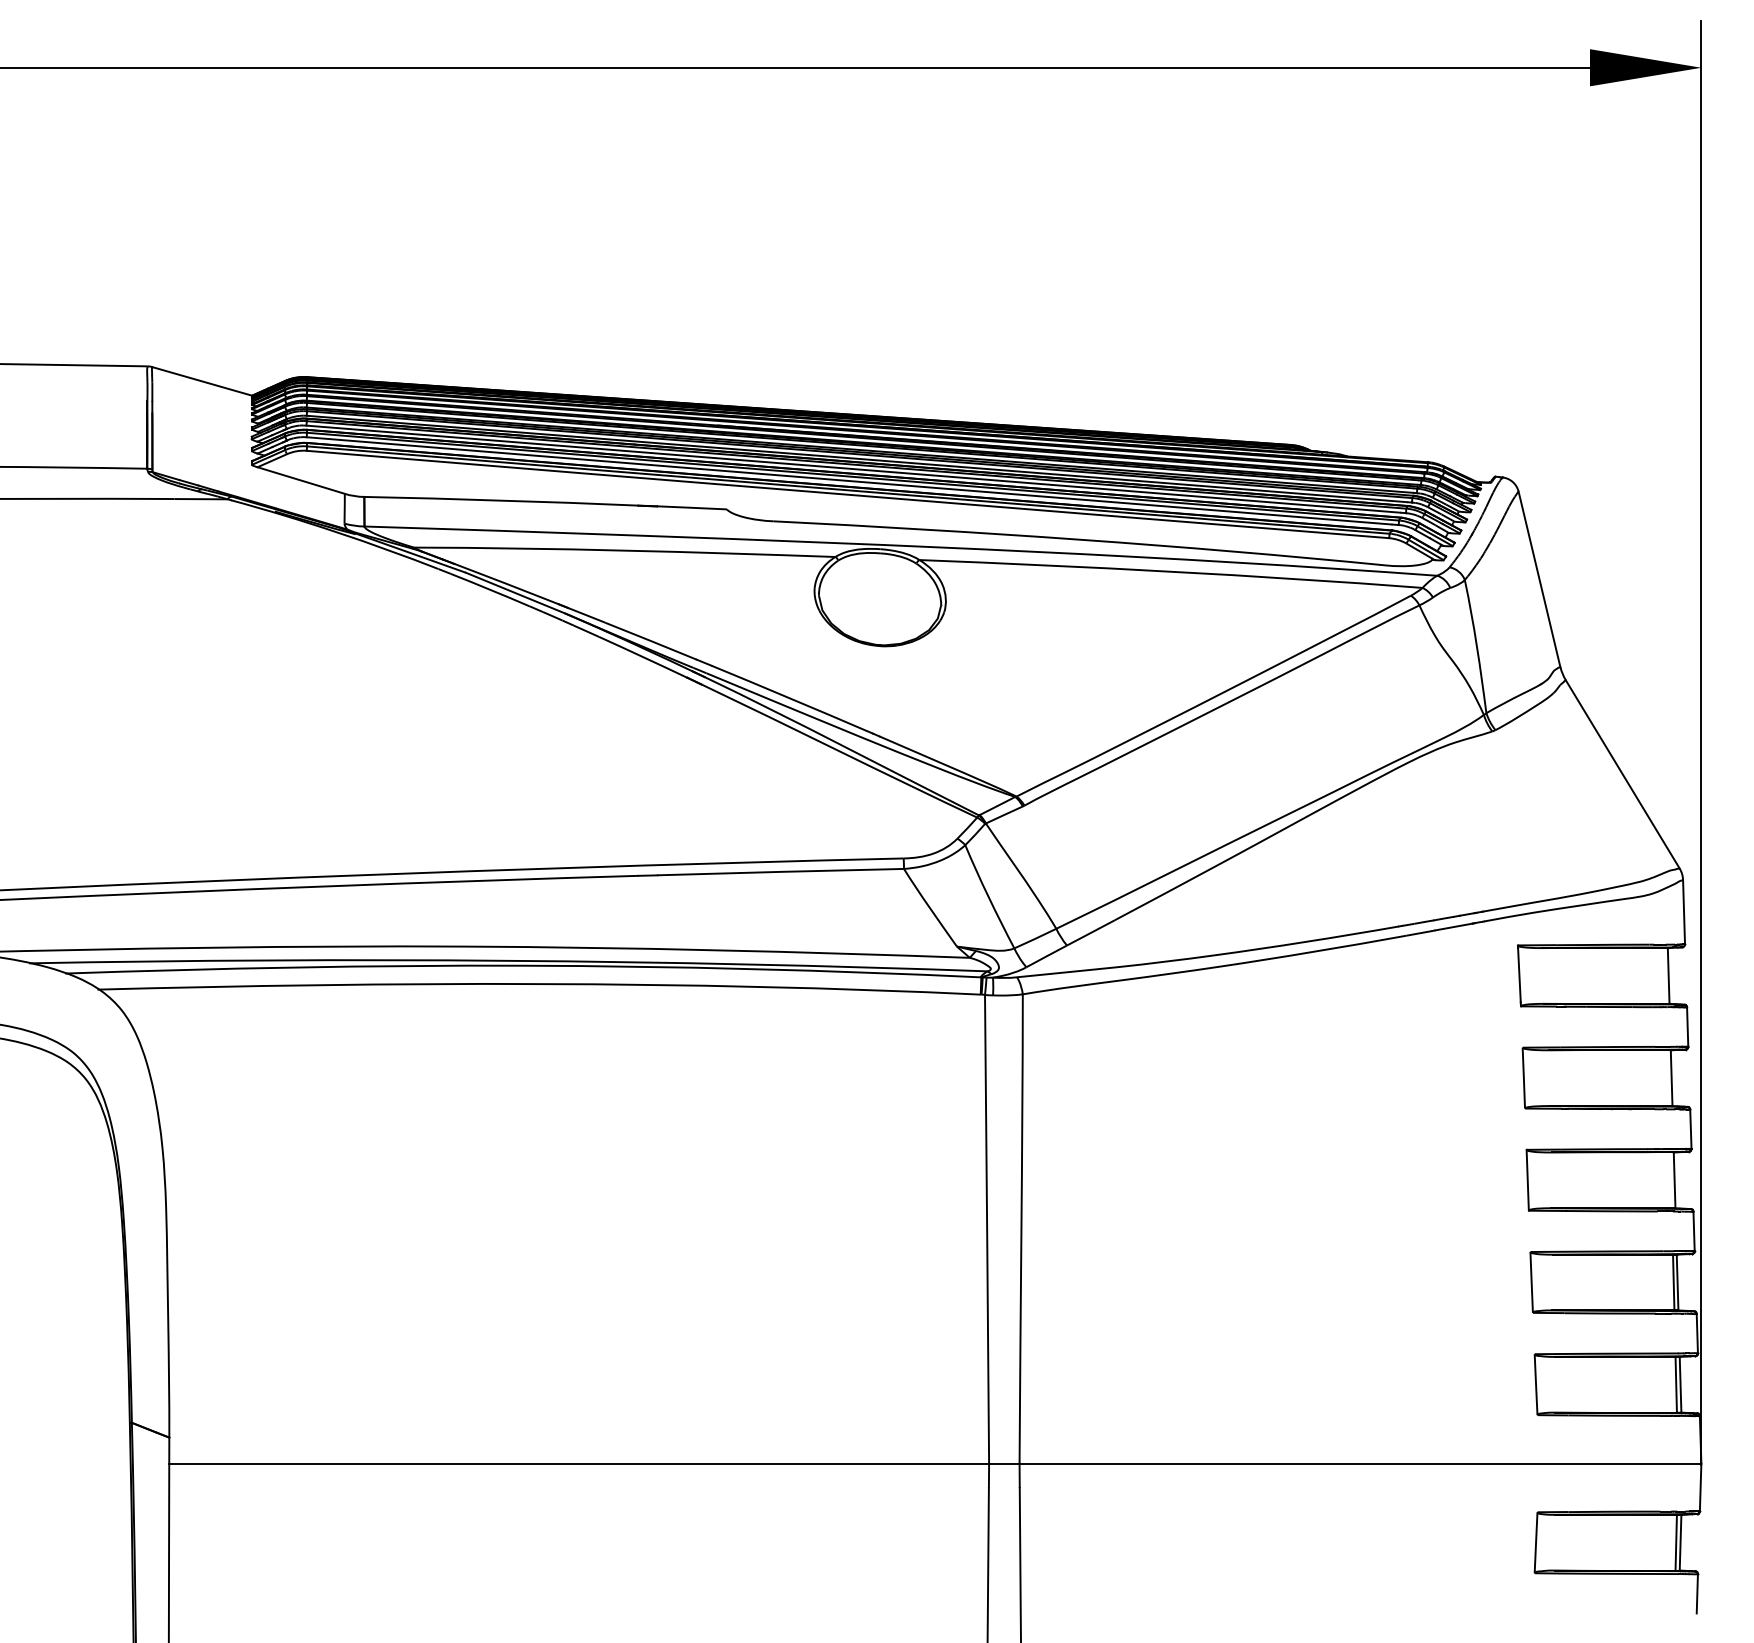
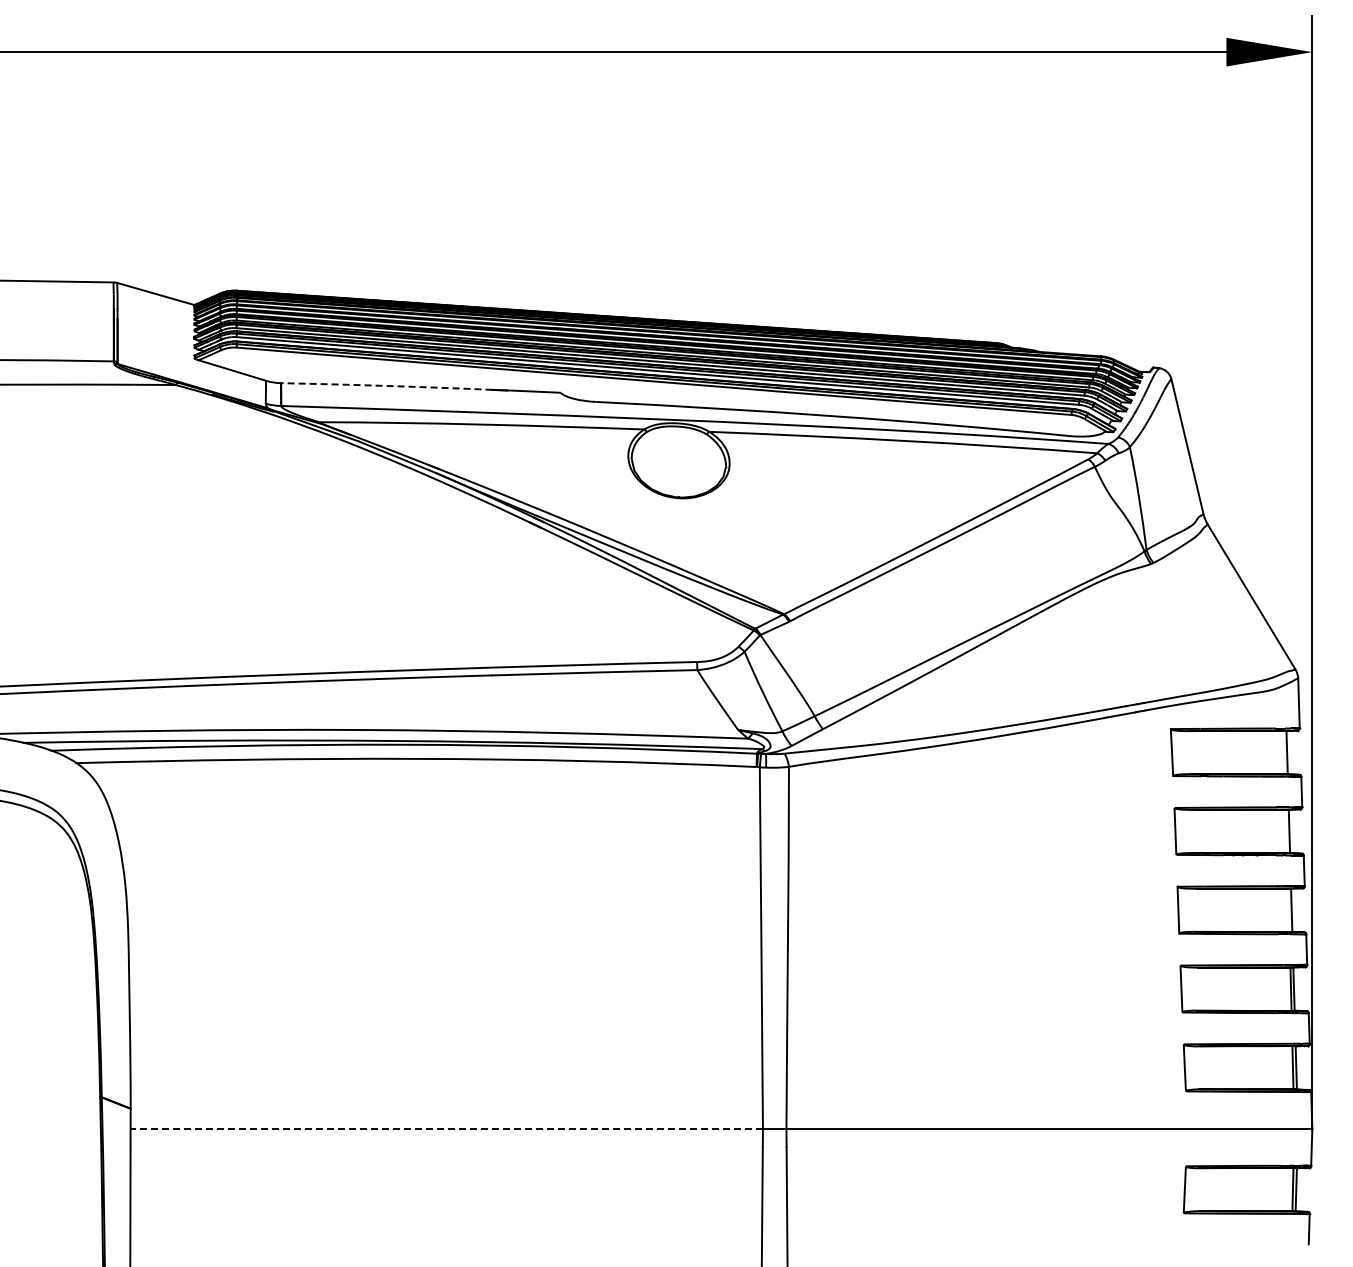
arc: (501, 499) -> (386, 385), solid -> dashed
line: (578, 1463) -> (446, 1128), solid -> dashed

